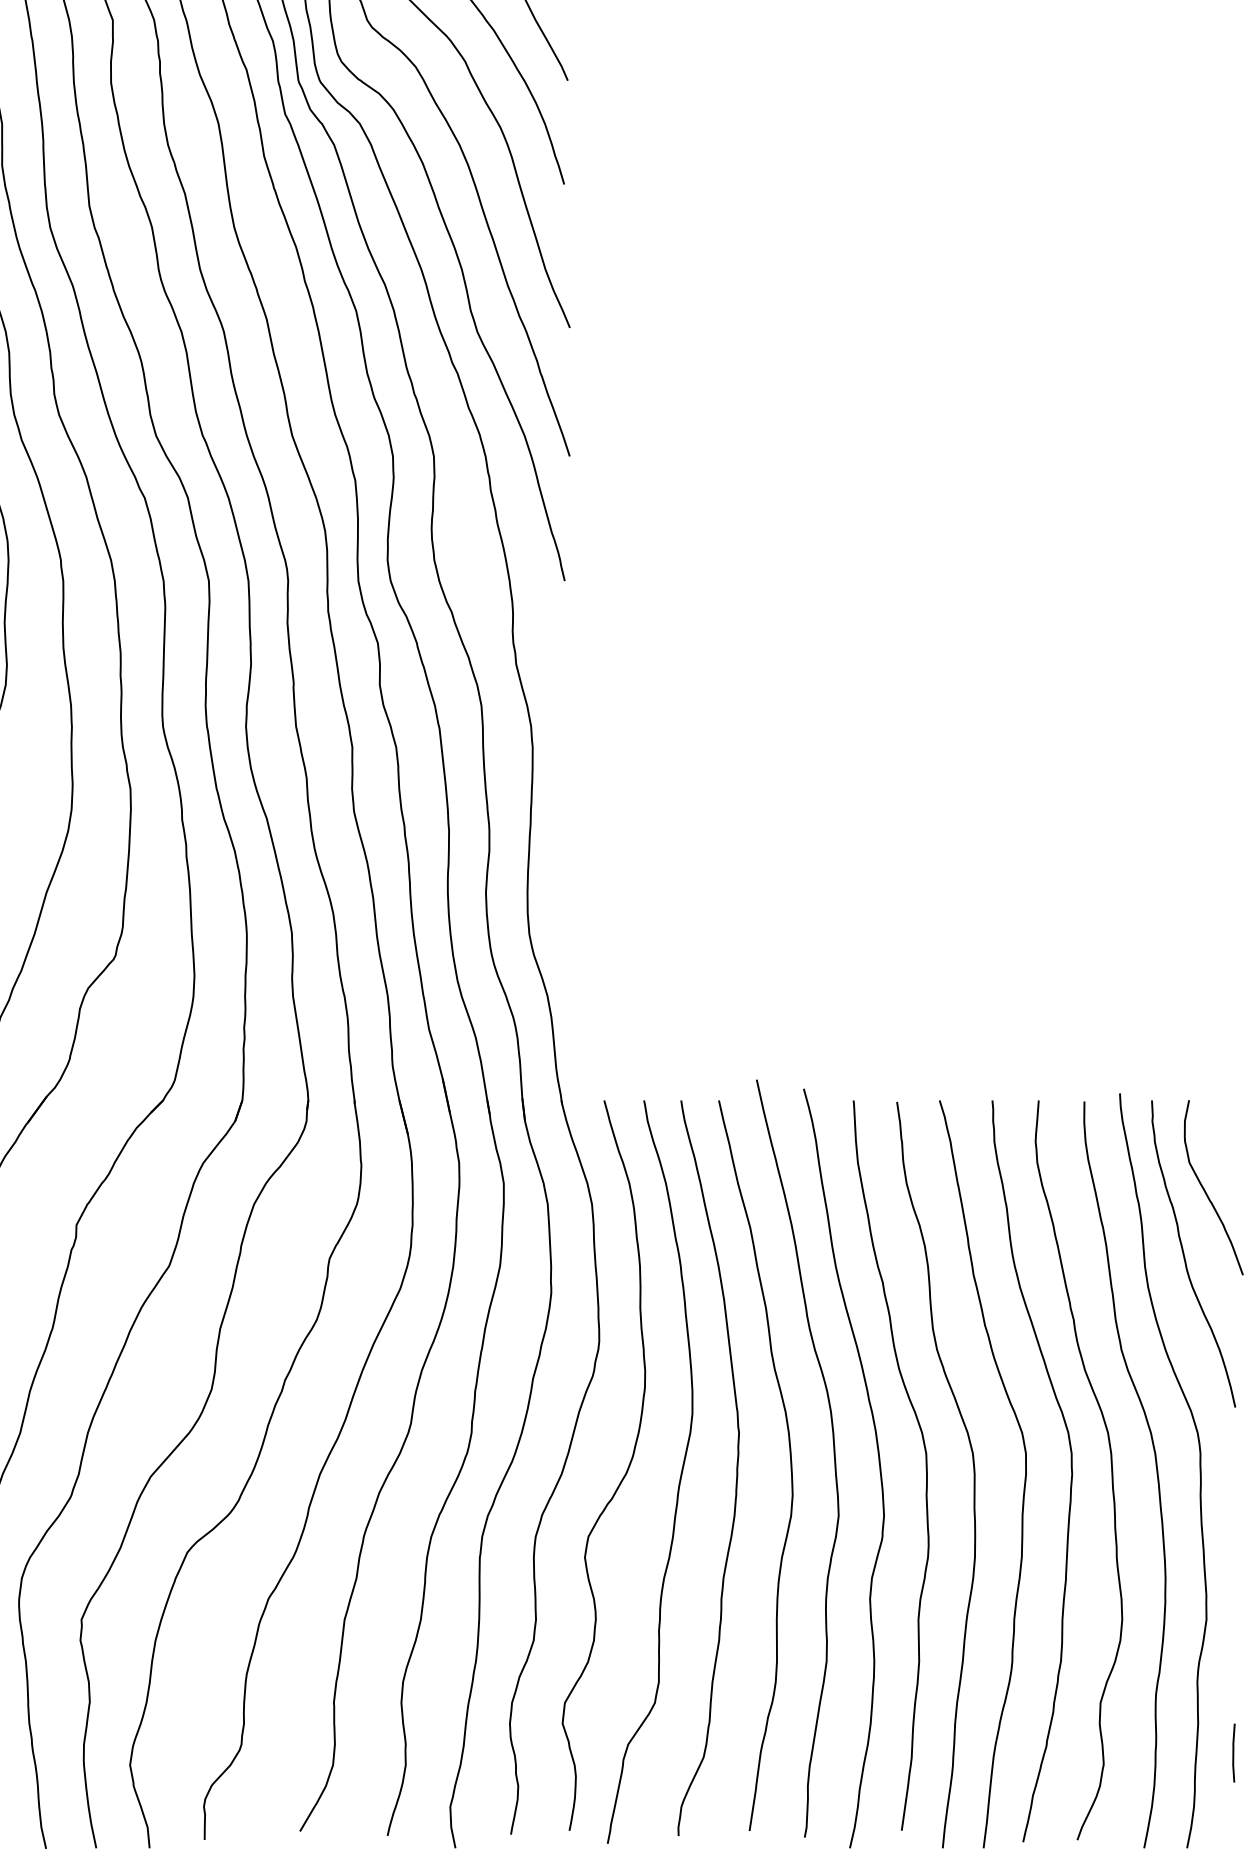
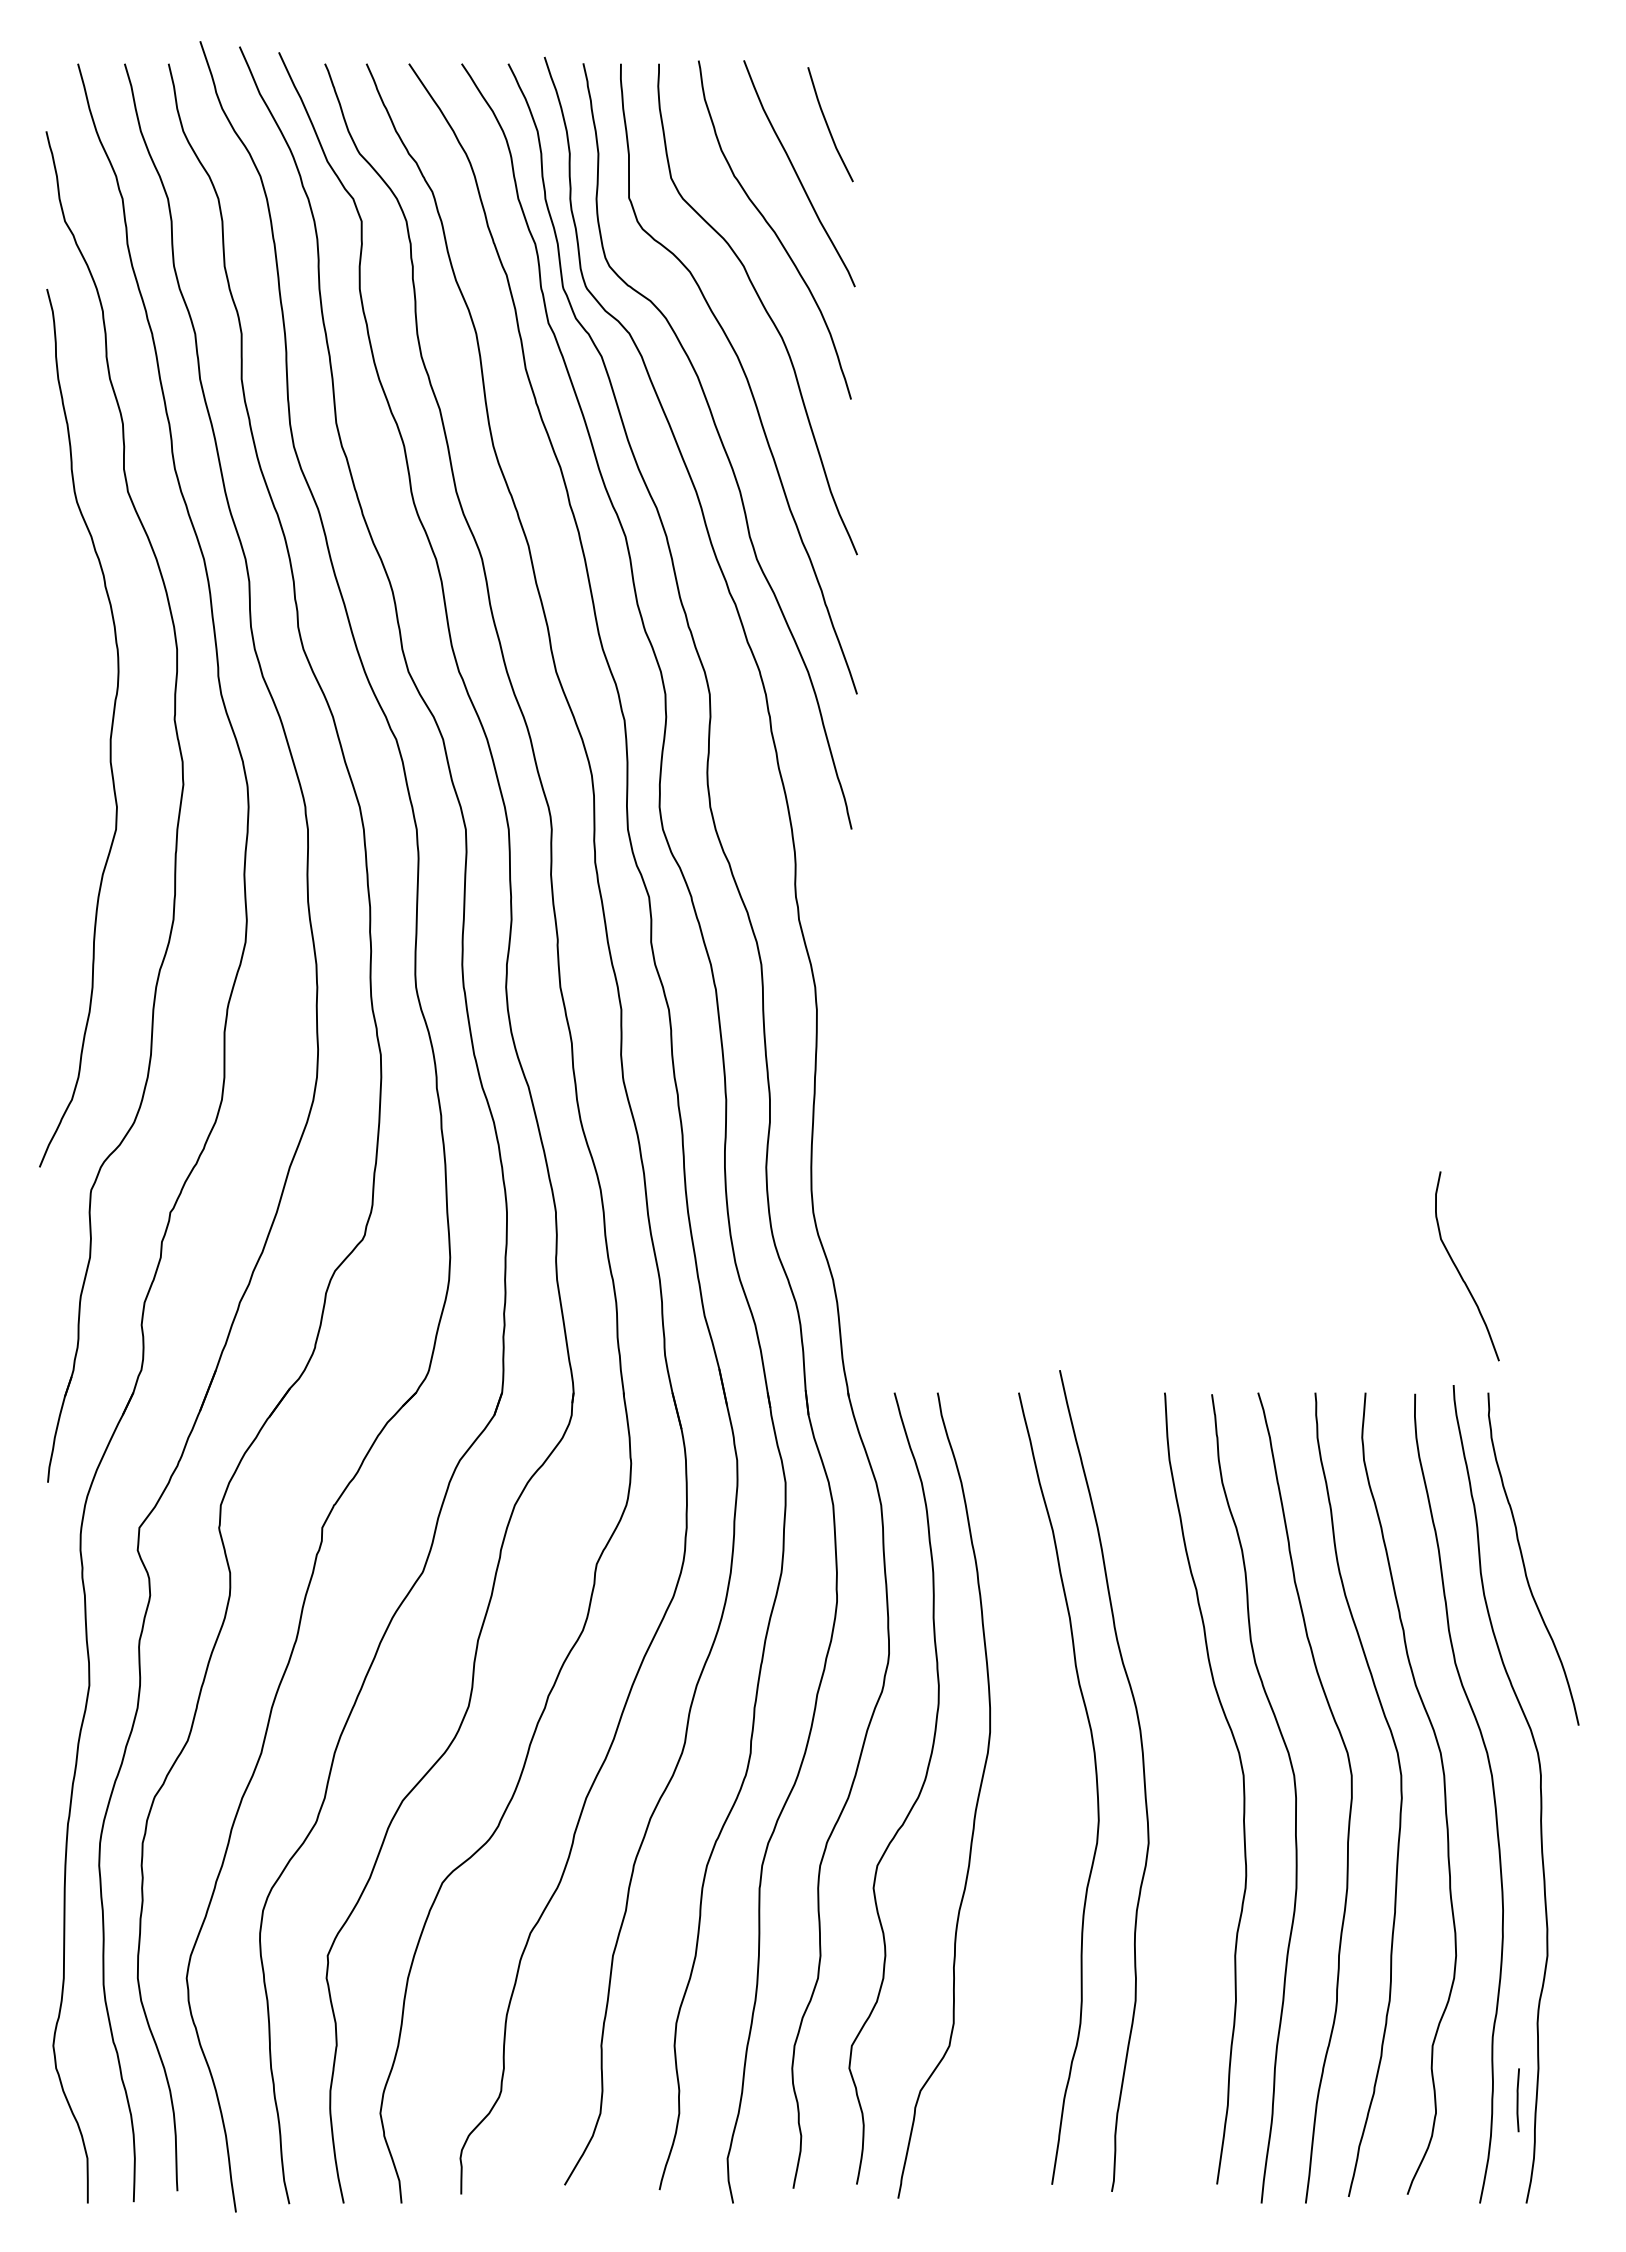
curve: (1207, 1193) -> (1460, 1272), moved
curve: (879, 1467) -> (1192, 1790), removed
curve: (736, 1468) -> (1037, 1791), removed
line: (1233, 1753) -> (1517, 2100), moved

